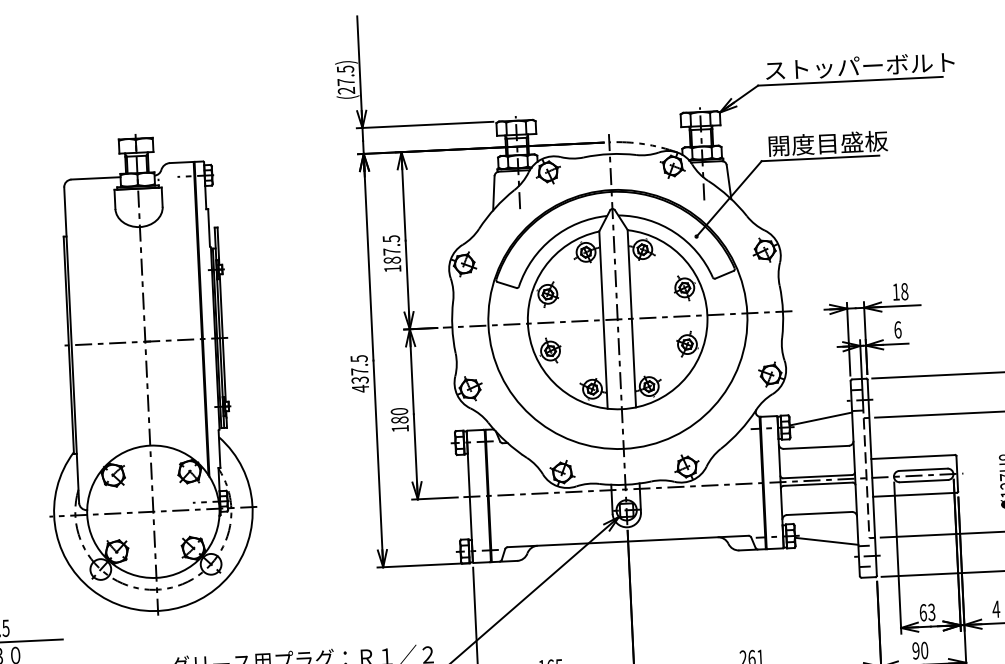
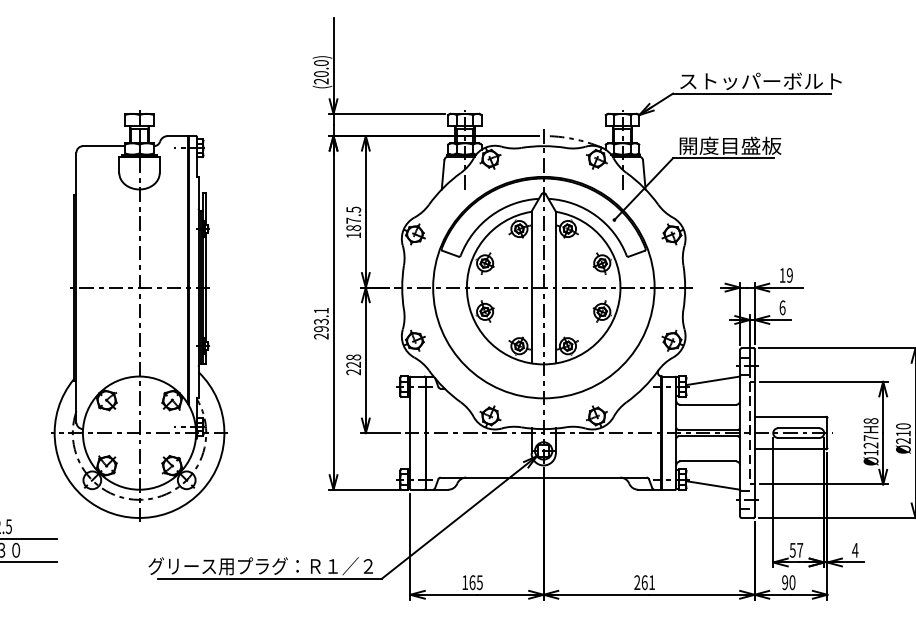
text: (345, 75) -> (321, 68), (27.5) -> (20.0)
text: (904, 291) -> (789, 275), 18 -> 19
text: (359, 373) -> (321, 323), 437.5 -> 293.1
text: (399, 419) -> (353, 364), 180 -> 228
text: (927, 611) -> (796, 549), 63 -> 57

